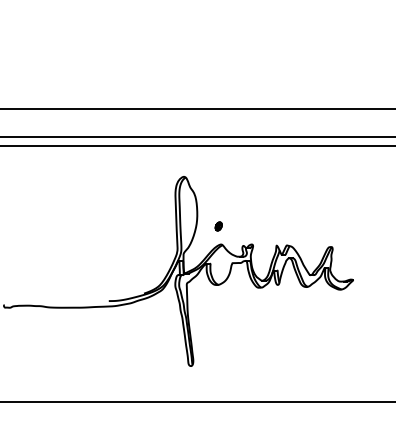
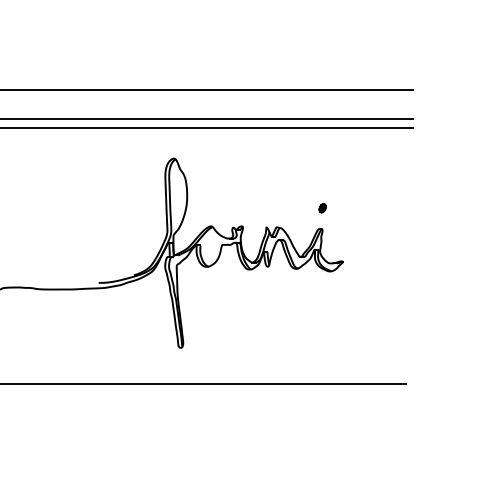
part: (218, 226) -> (322, 208), moved

